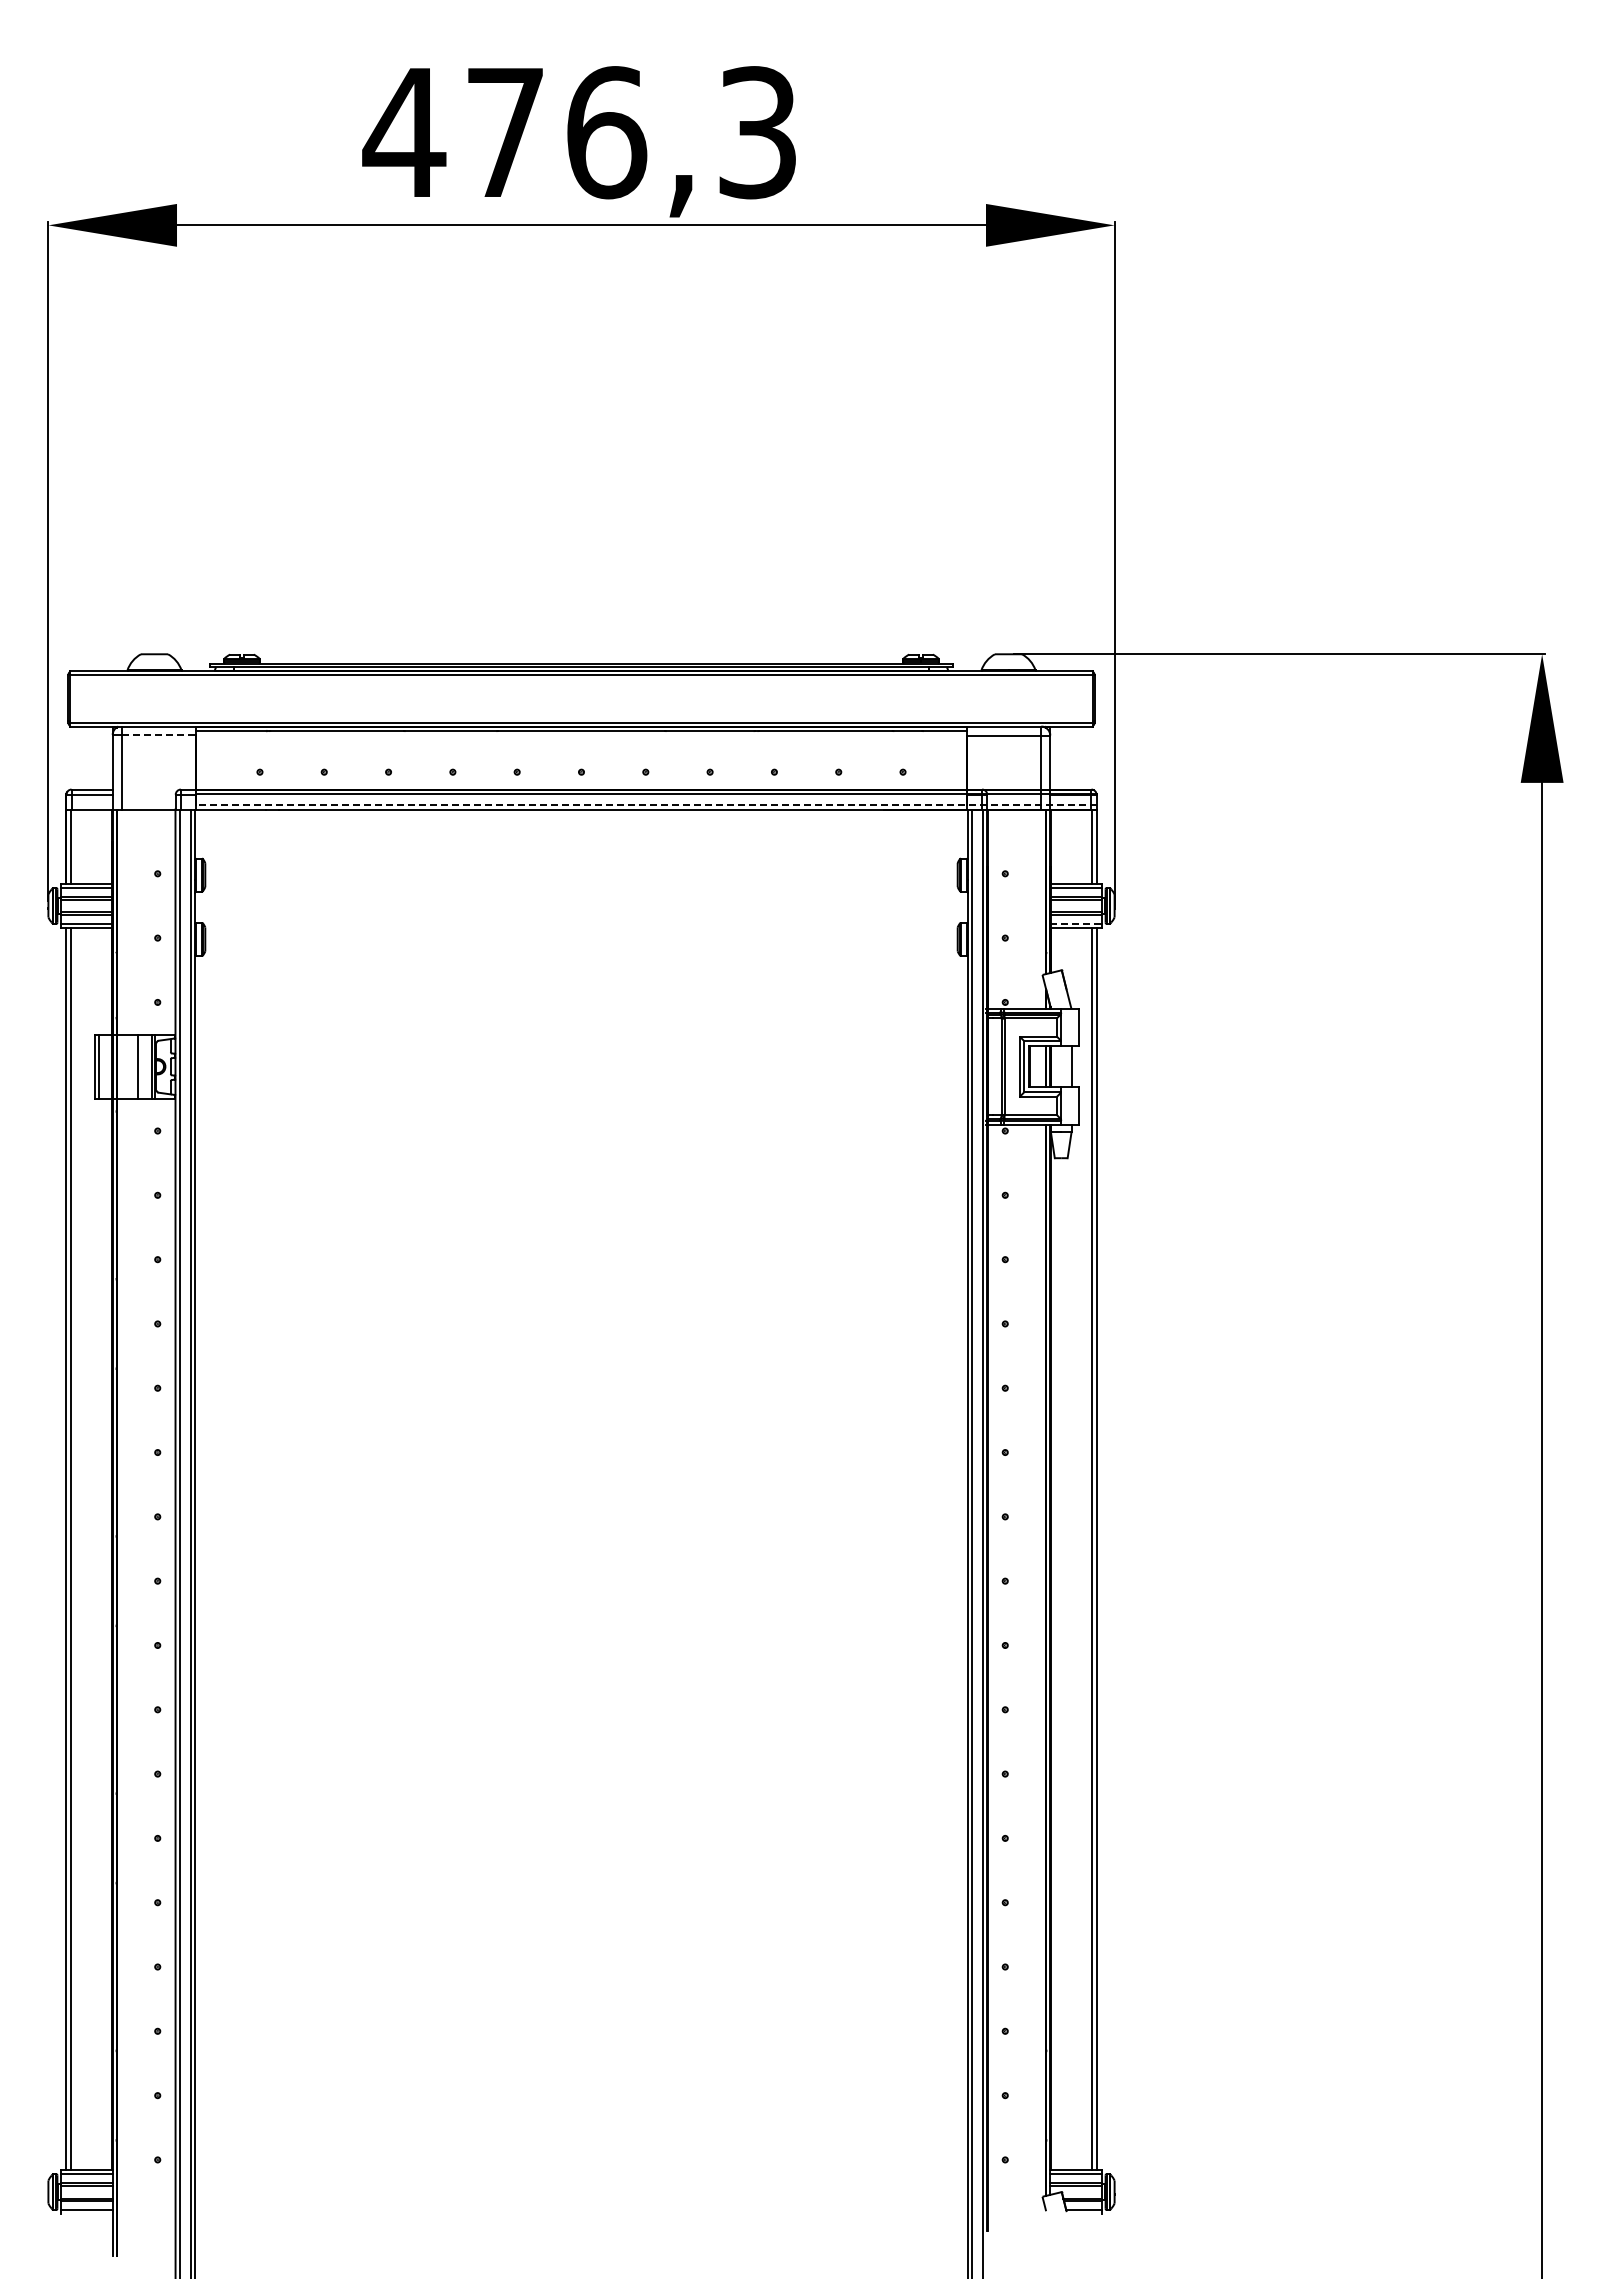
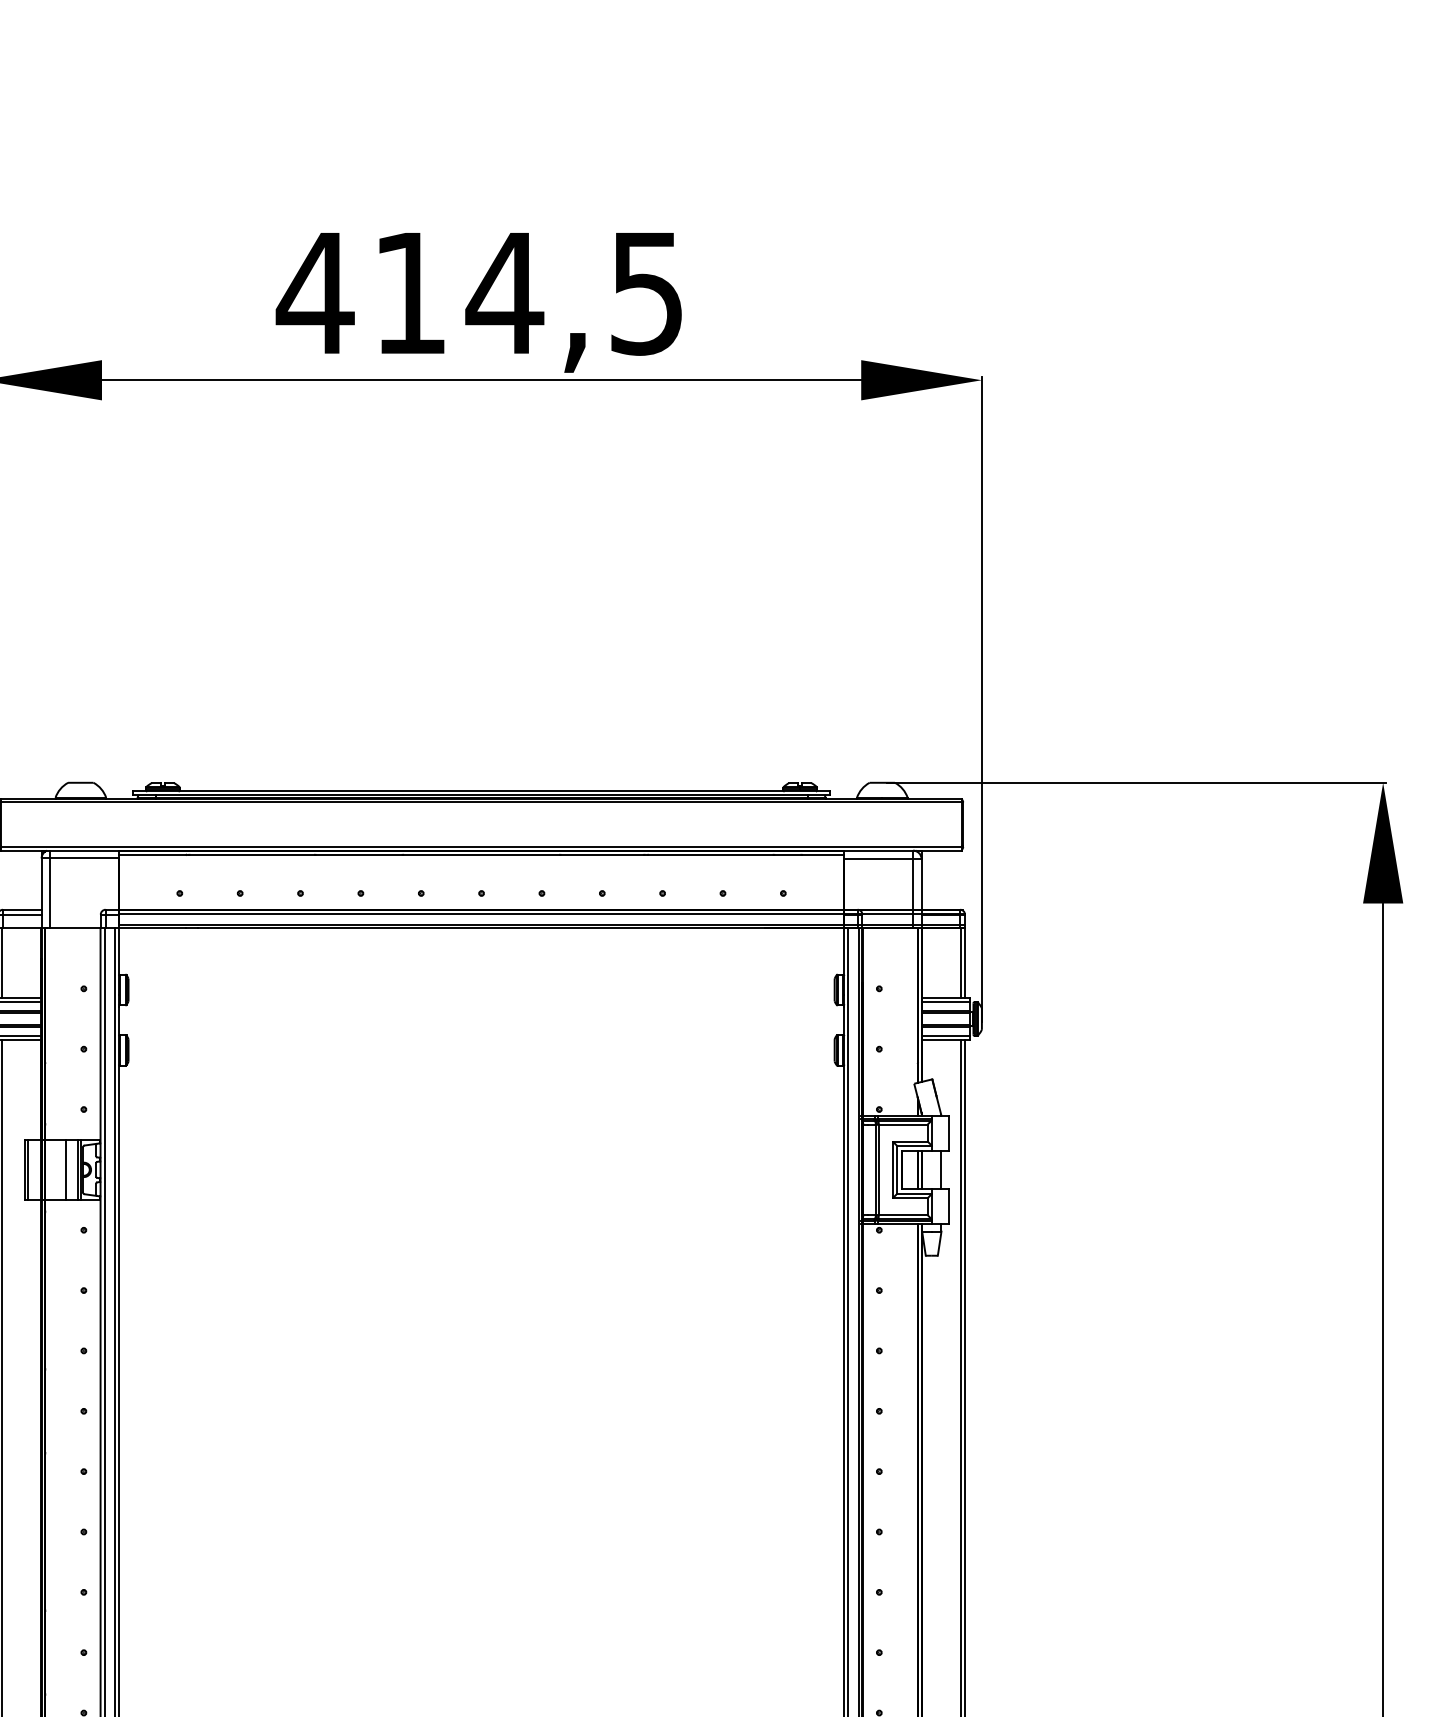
text: (631, 132) -> (528, 293), 476,3 -> 414,5
line: (158, 734) -> (84, 858), dashed -> solid
line: (645, 805) -> (541, 924), dashed -> solid
line: (1076, 923) -> (946, 1035), dashed -> solid

